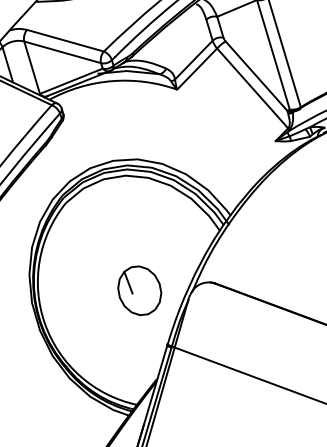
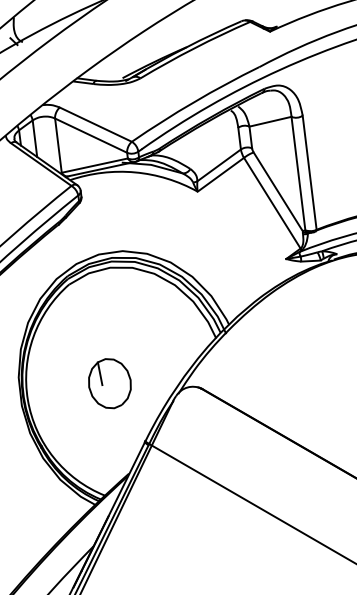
part: (139, 290) -> (109, 383), moved

